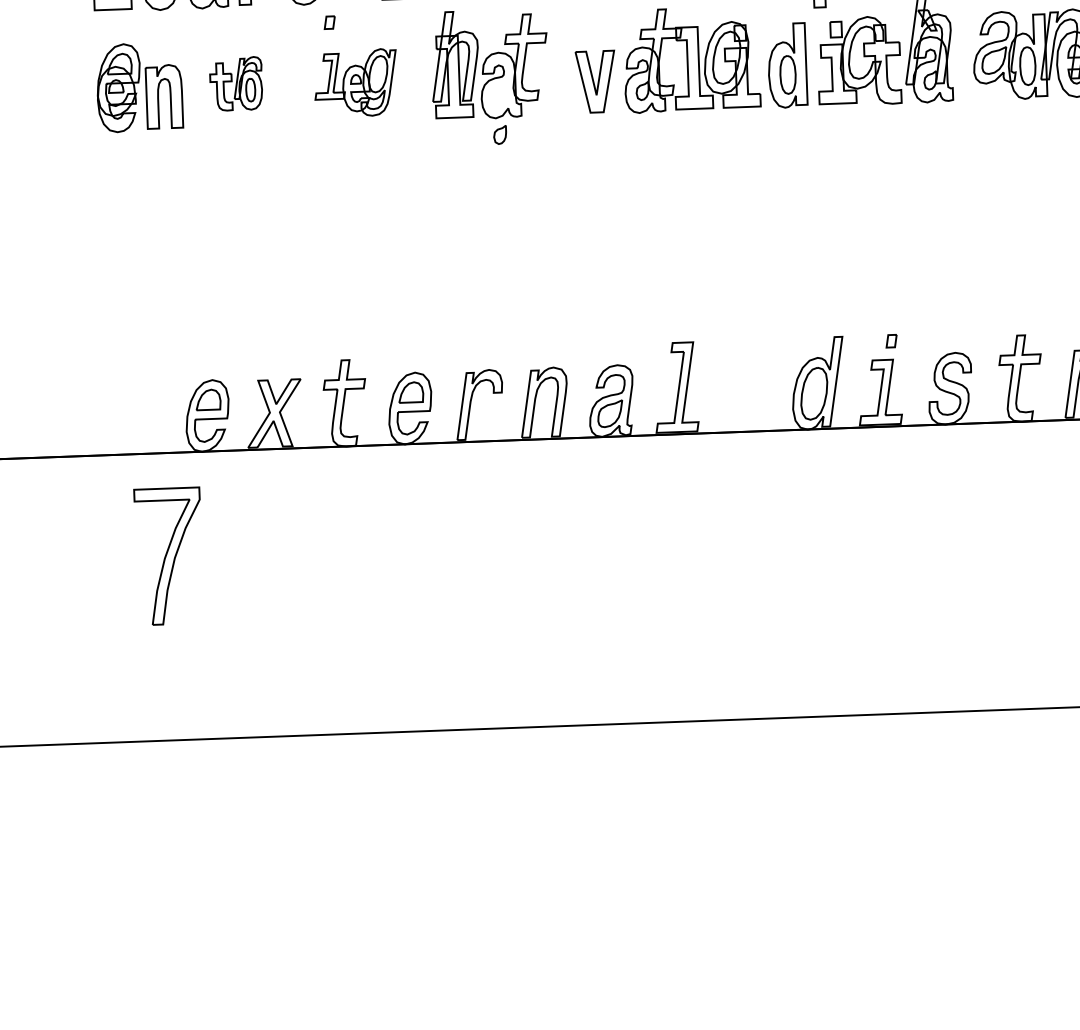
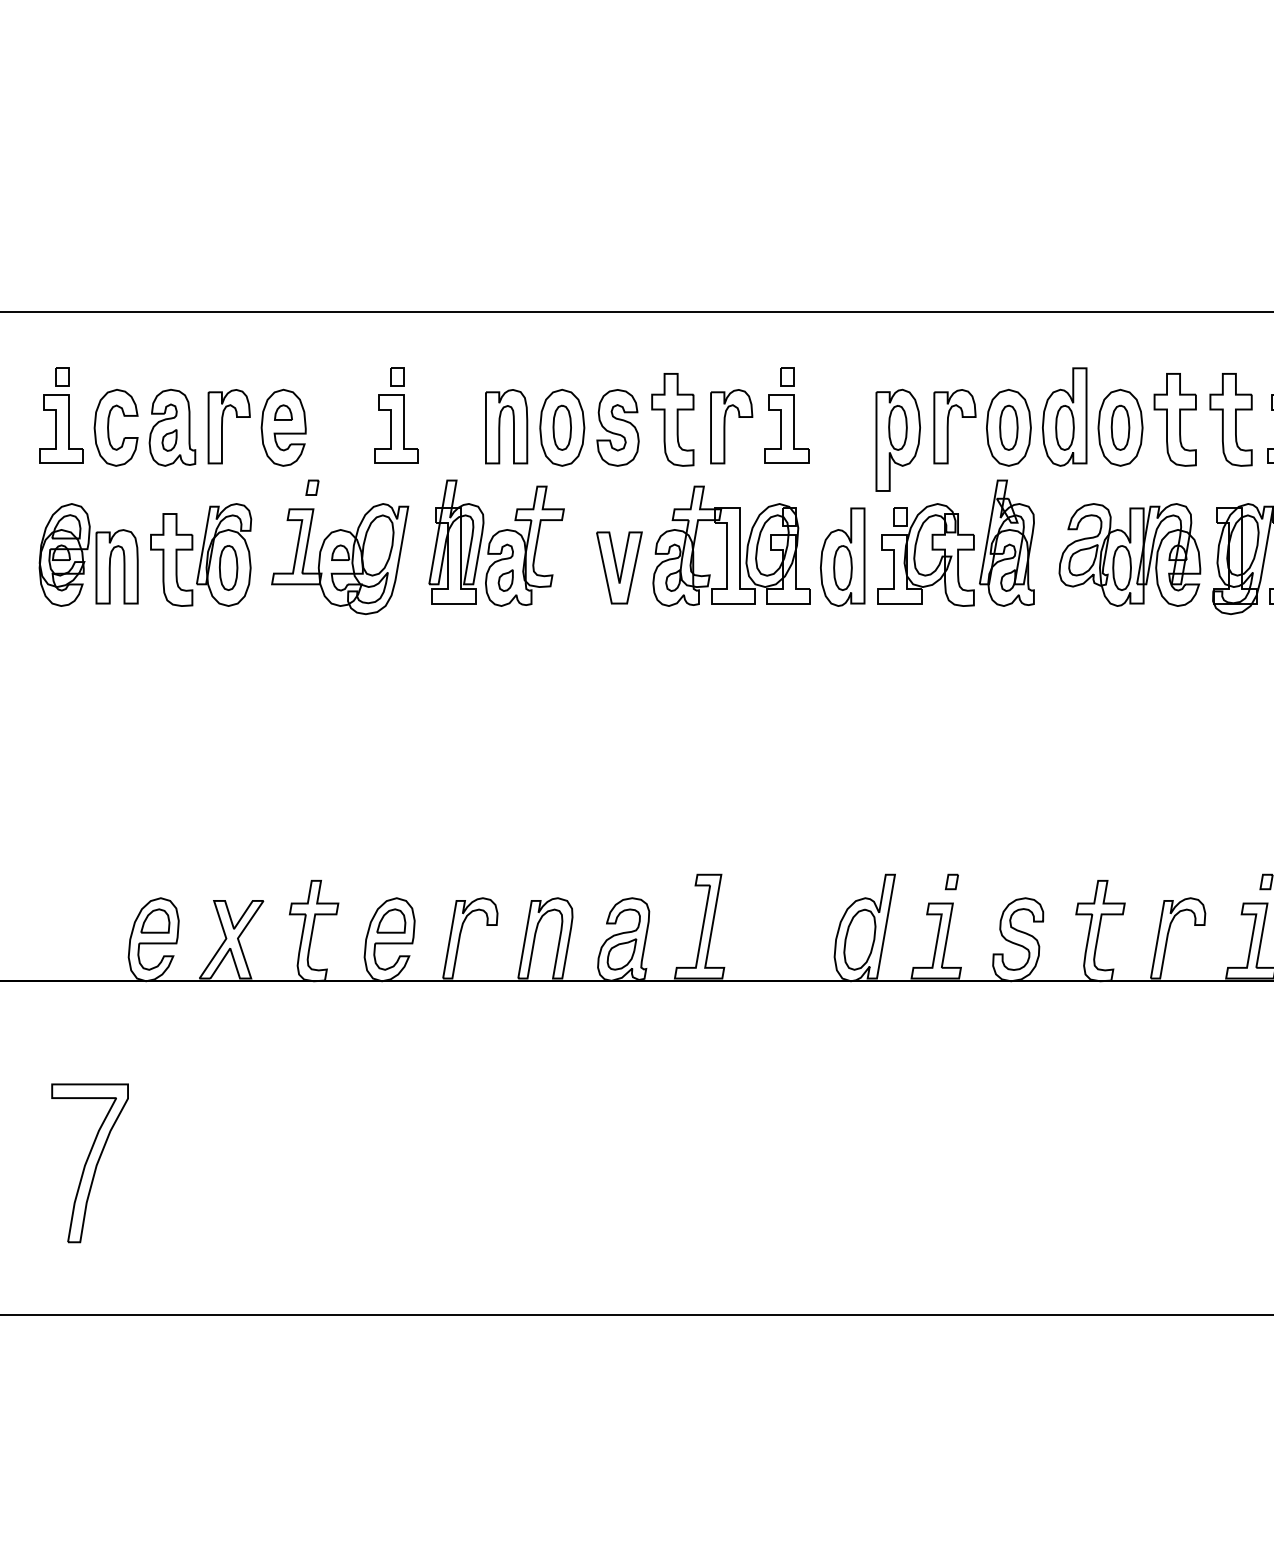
part: (236, 83) -> (201, 554), size x1.67
part: (356, 83) -> (340, 559), size x1.43
part: (499, 134) -> (505, 580), moved
part: (168, 556) -> (89, 1163), moved

